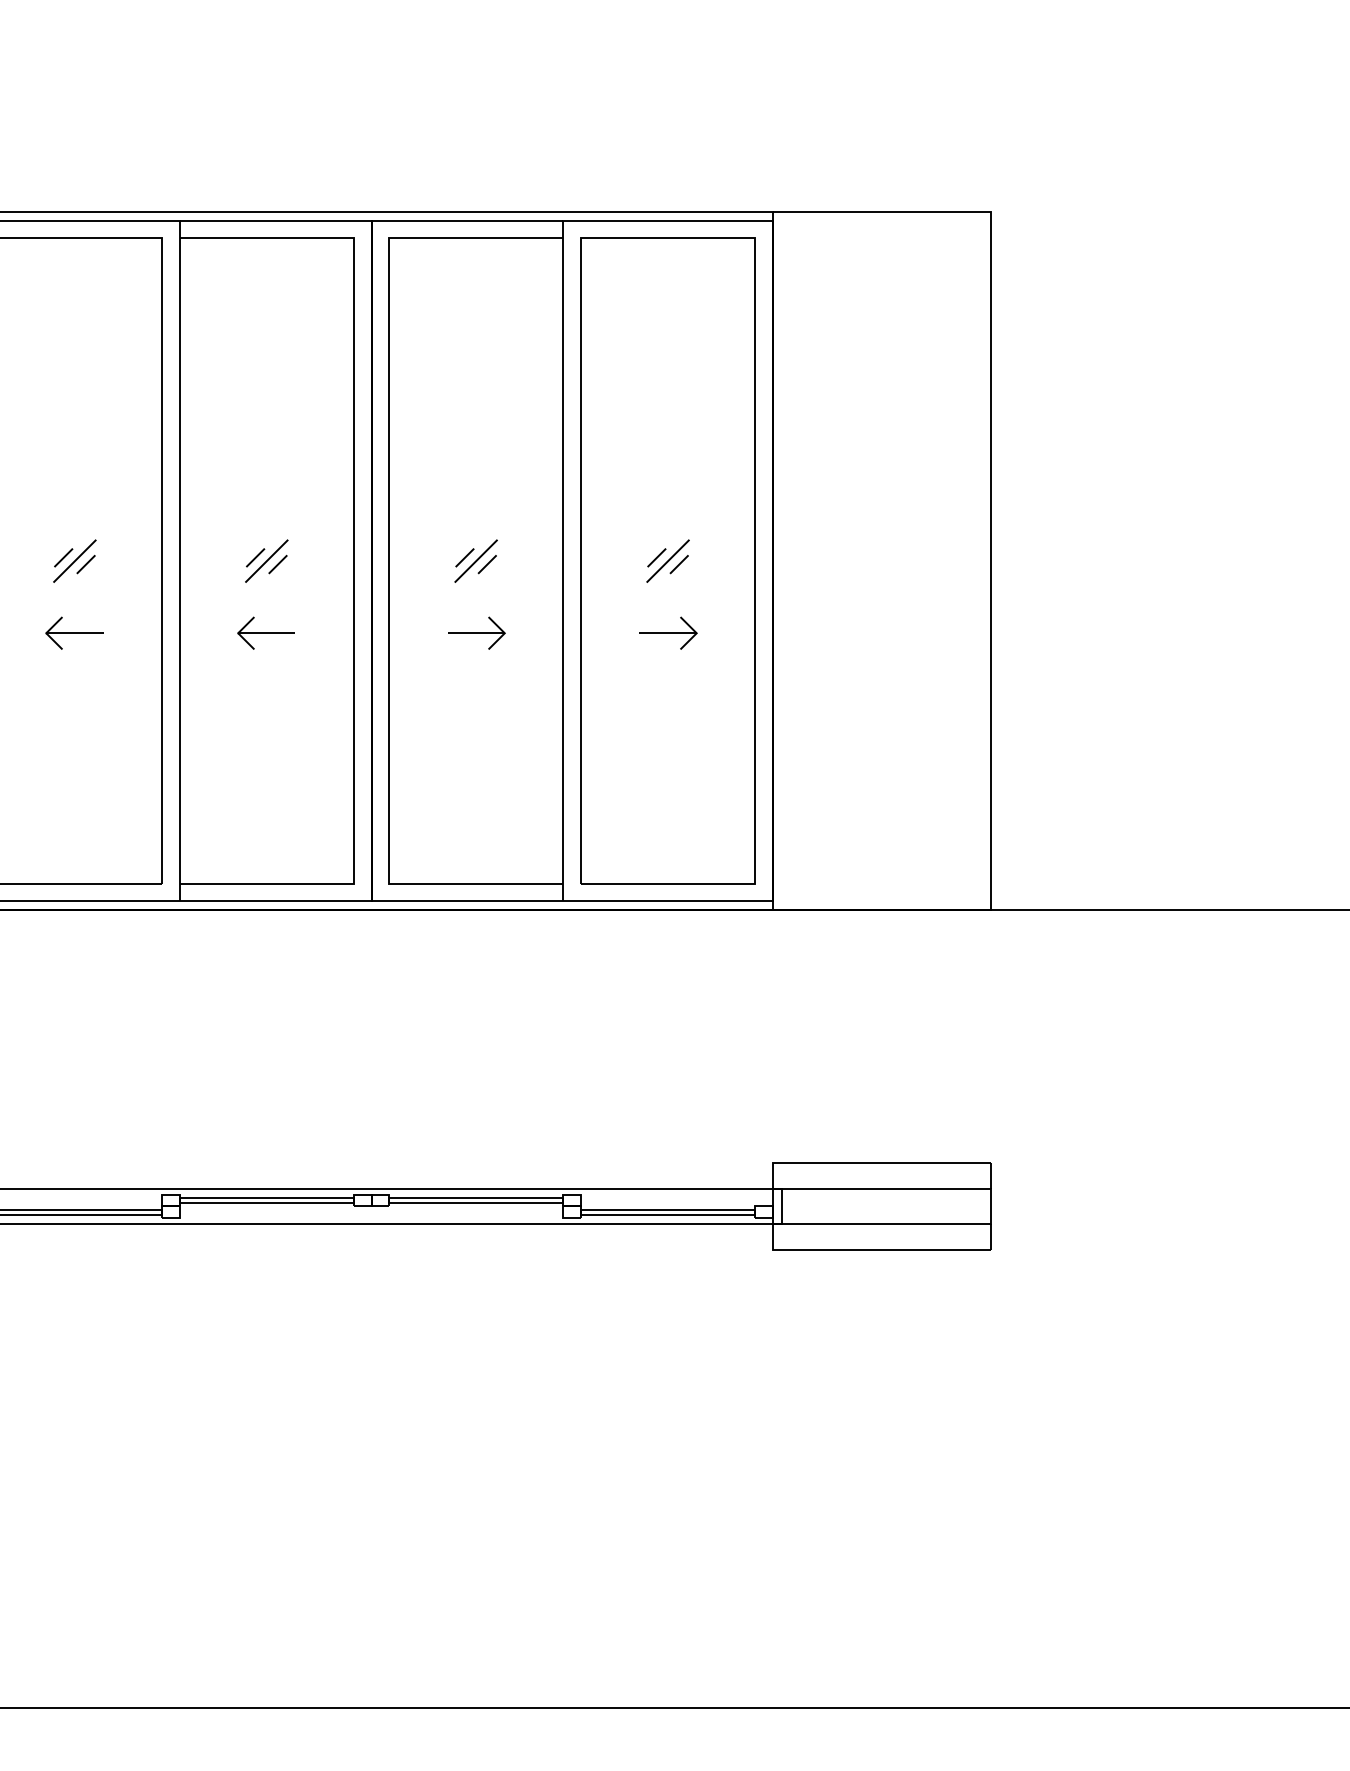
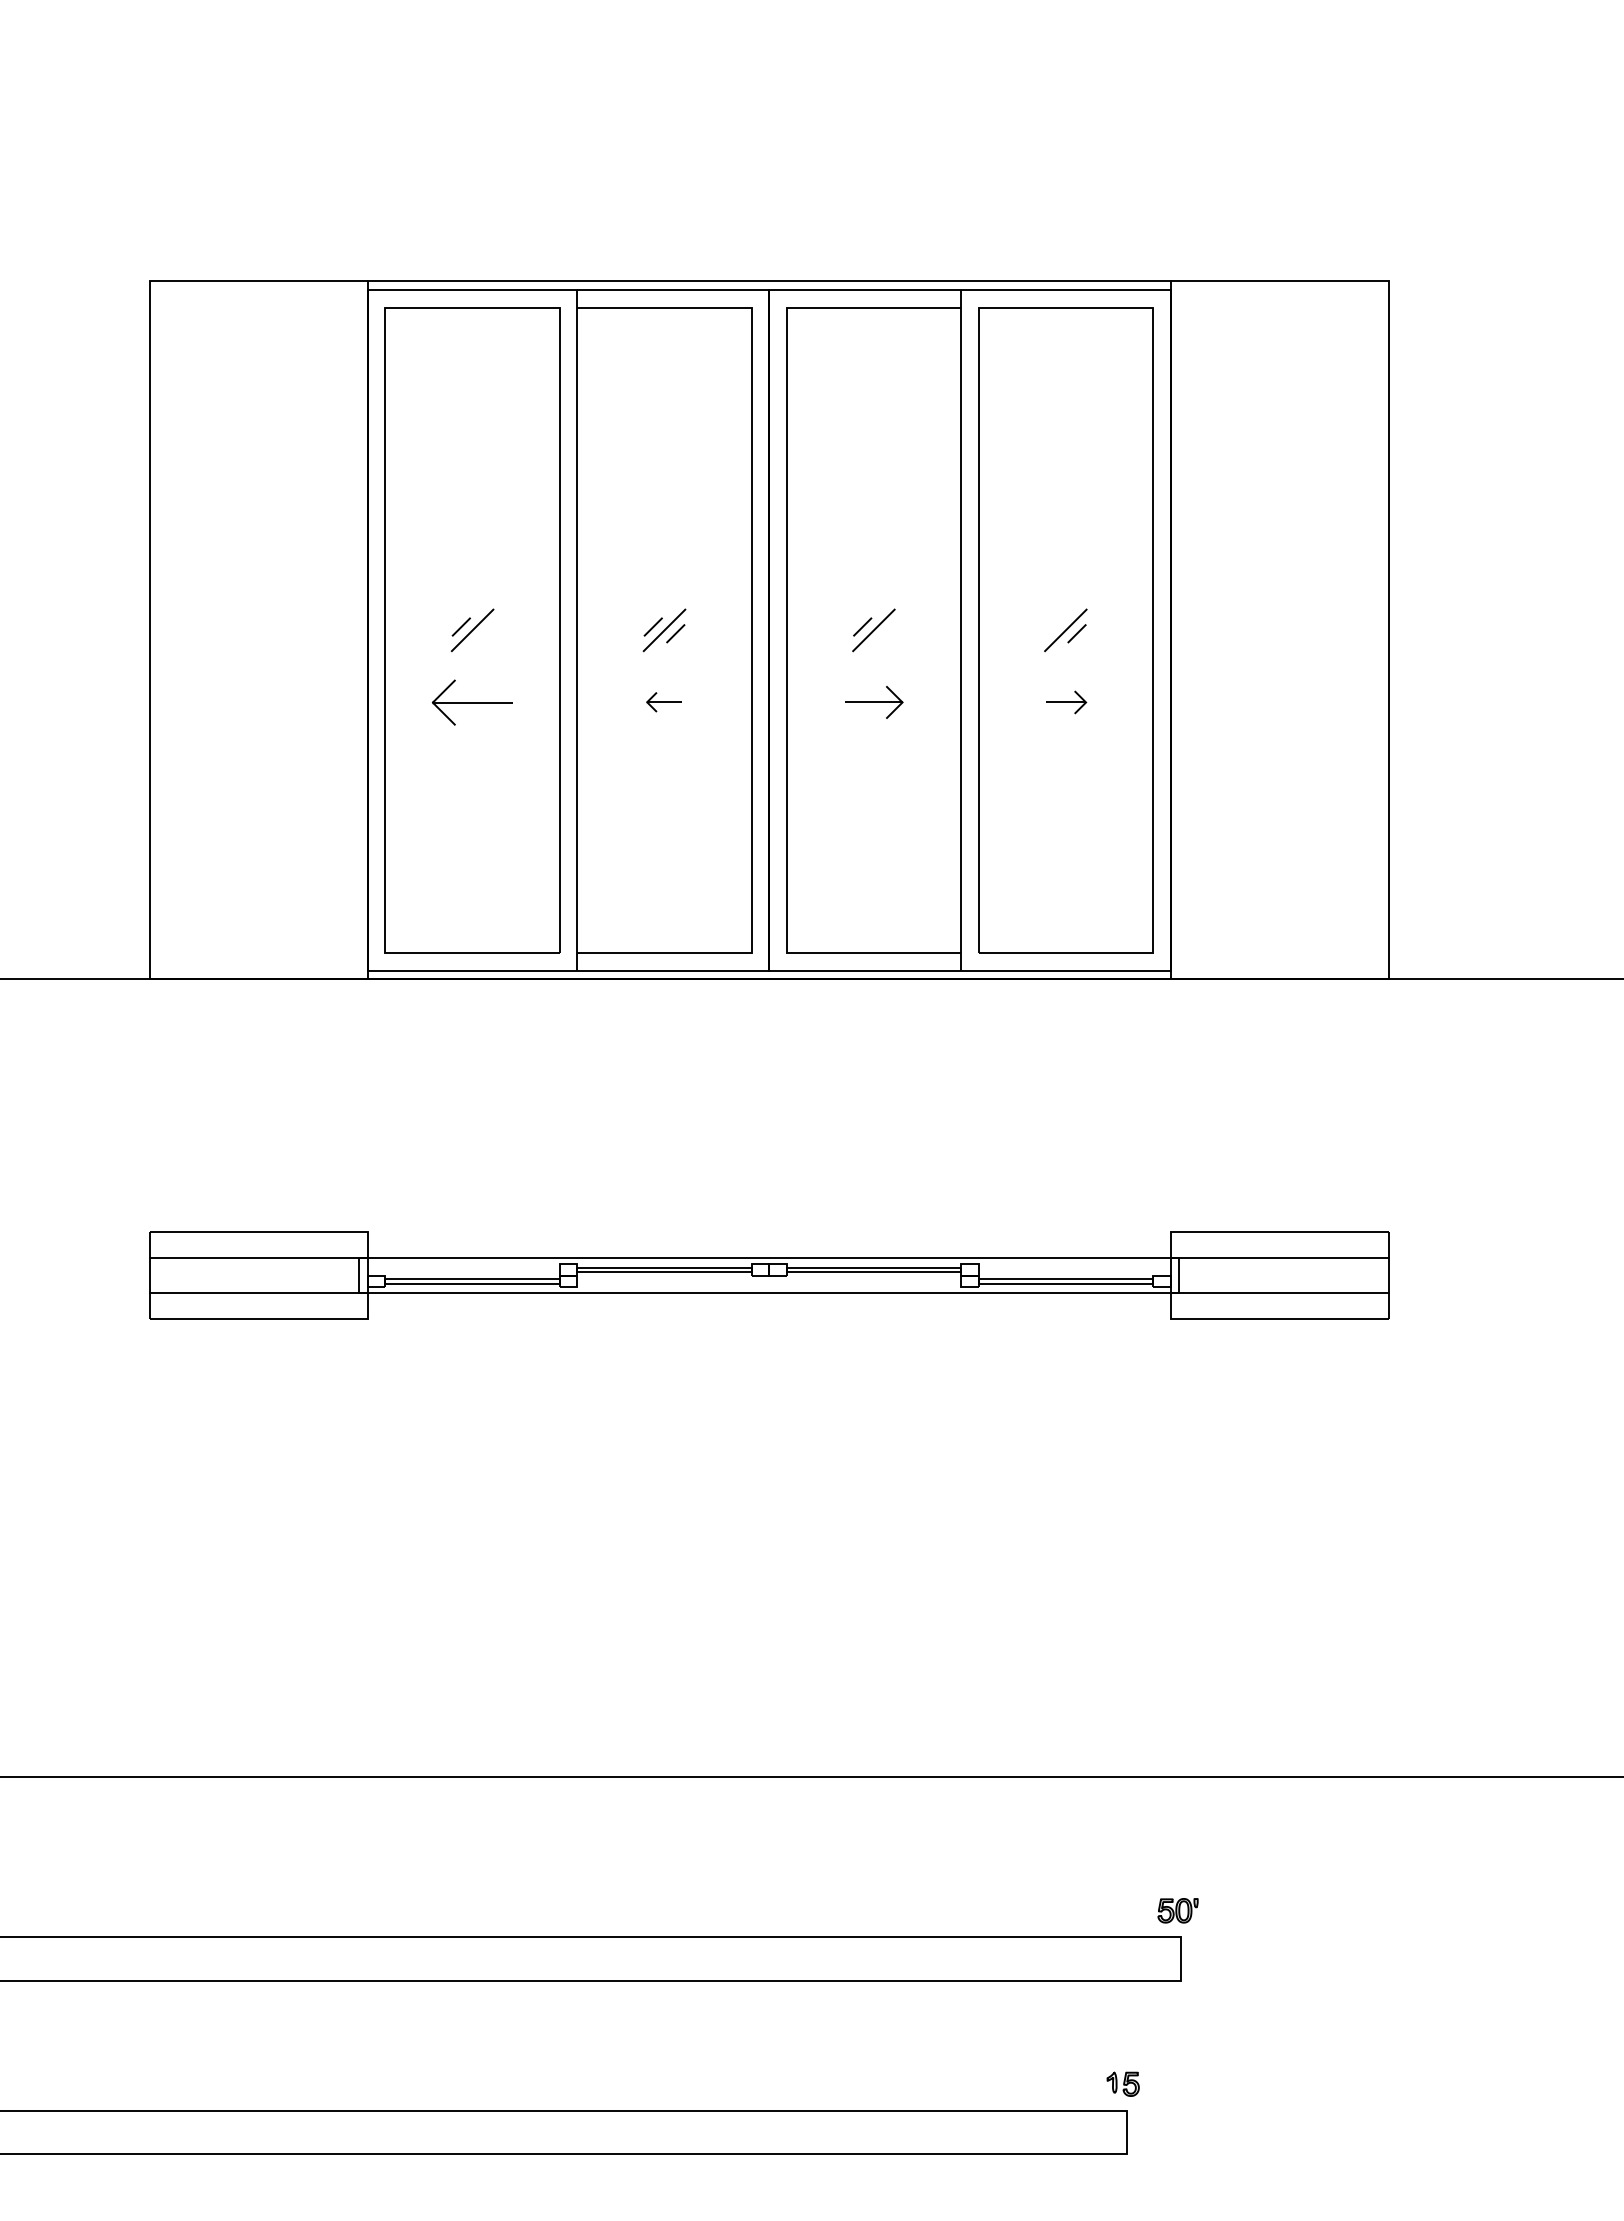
line: (656, 557) -> (1054, 626), removed
line: (85, 564) -> (483, 633), removed
line: (486, 564) -> (884, 633), removed
part: (73, 632) -> (471, 701), size x1.4
part: (265, 632) -> (663, 701), size x0.6
part: (668, 633) -> (1066, 702), size x0.7

